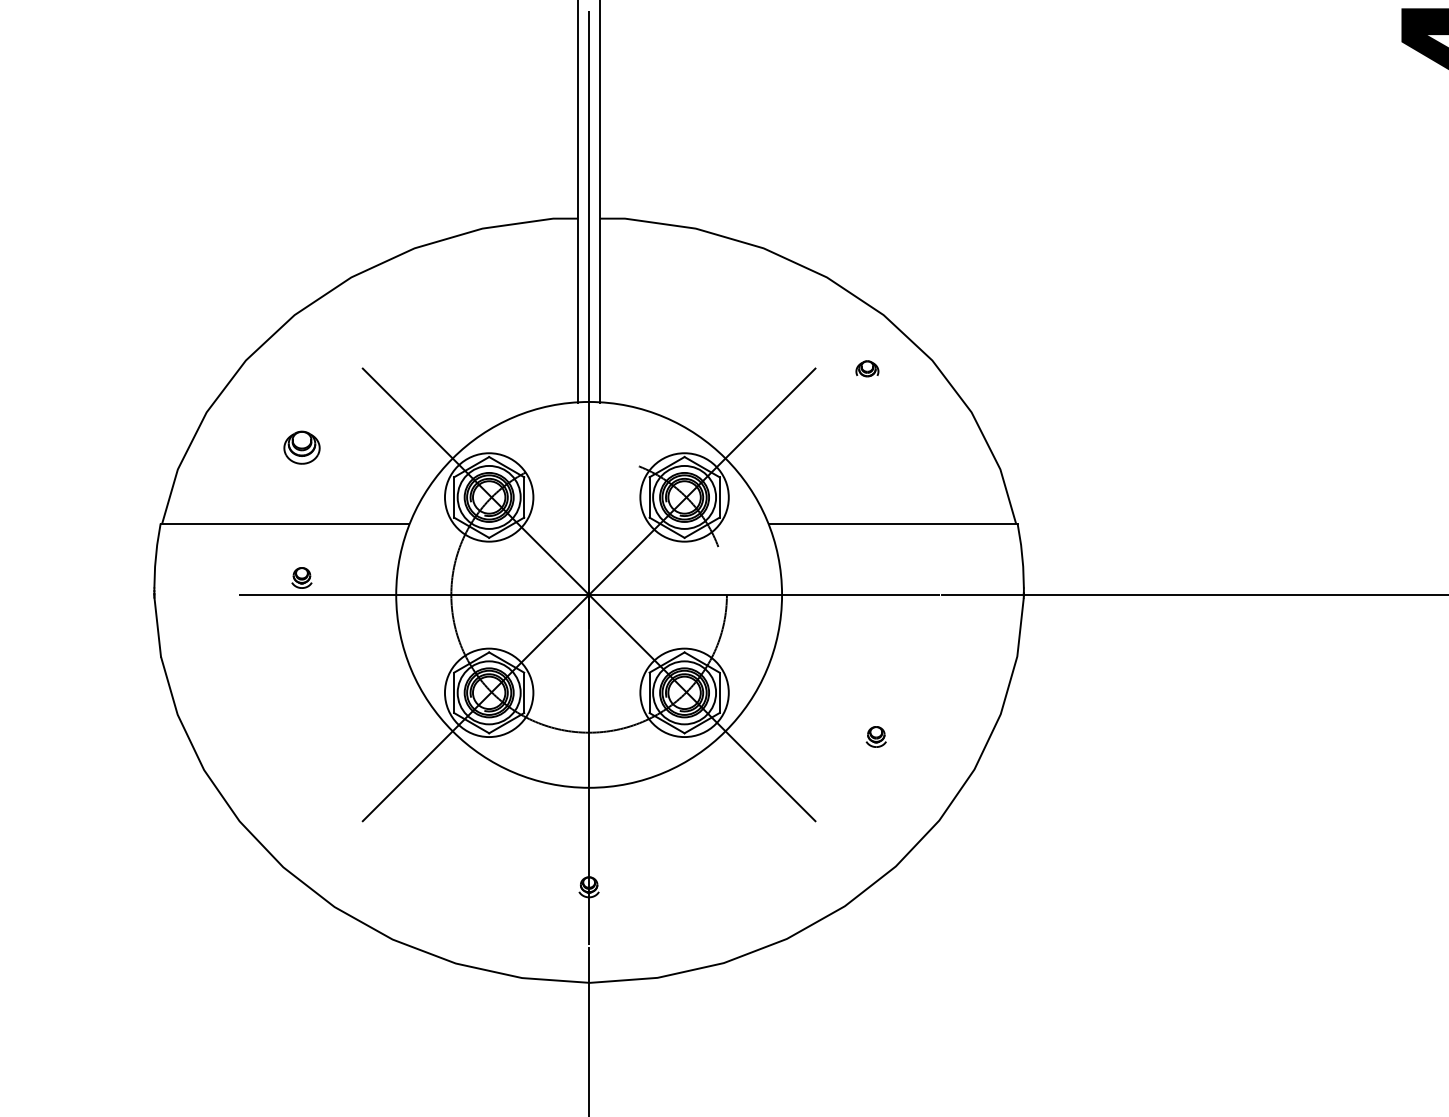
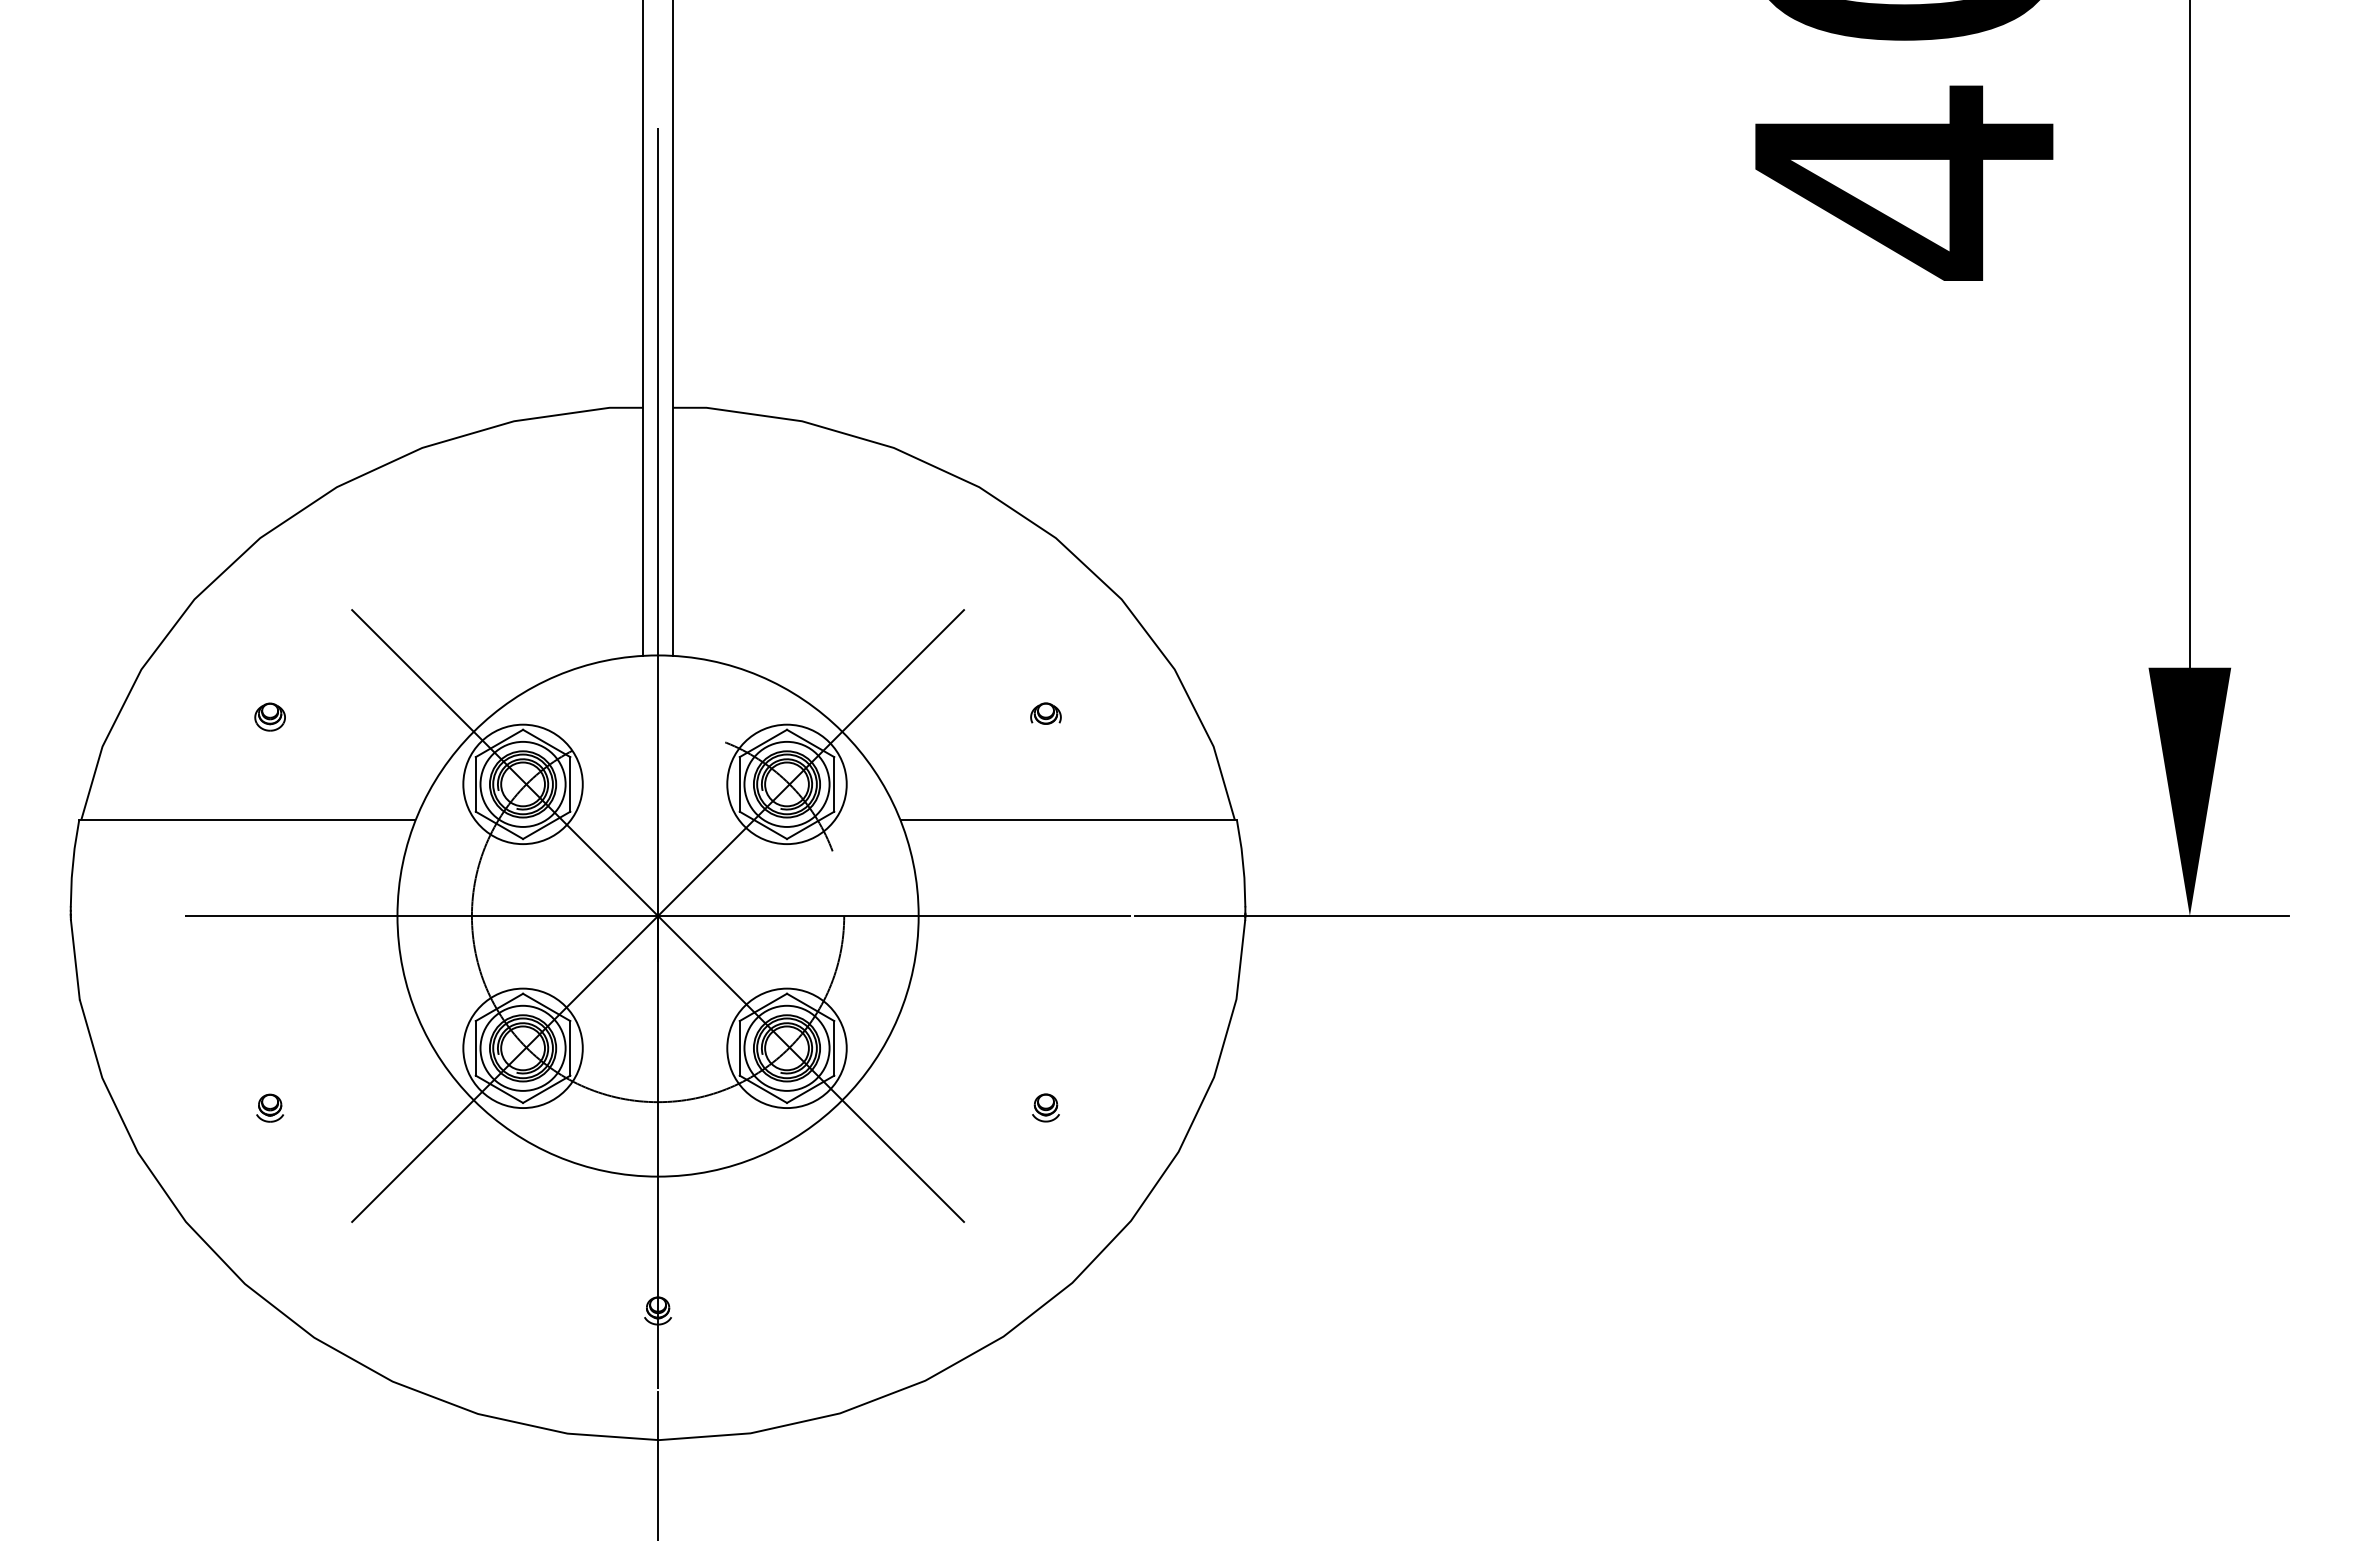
part: (867, 368) -> (1045, 713), moved
part: (301, 447) -> (269, 716), size x0.62
part: (301, 577) -> (269, 1107), moved

